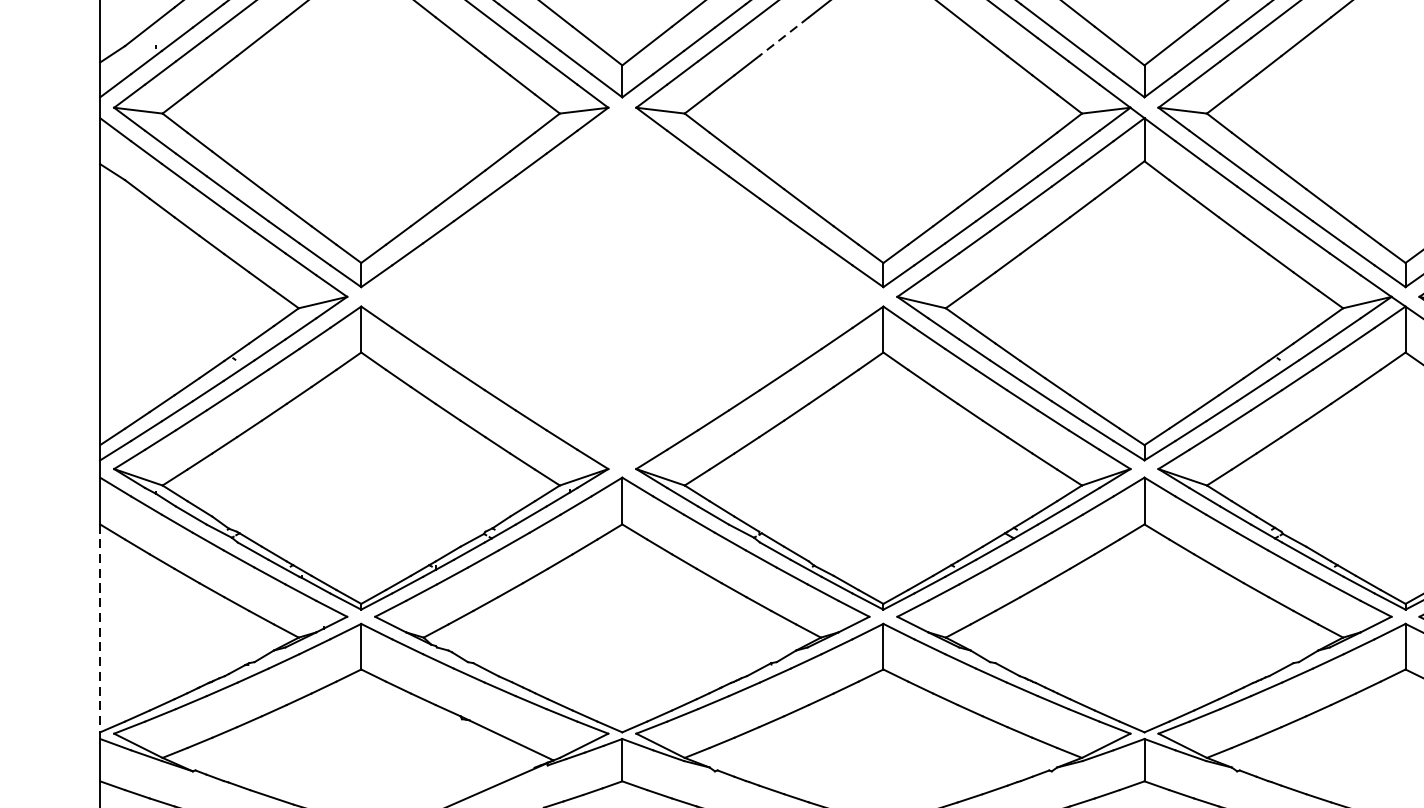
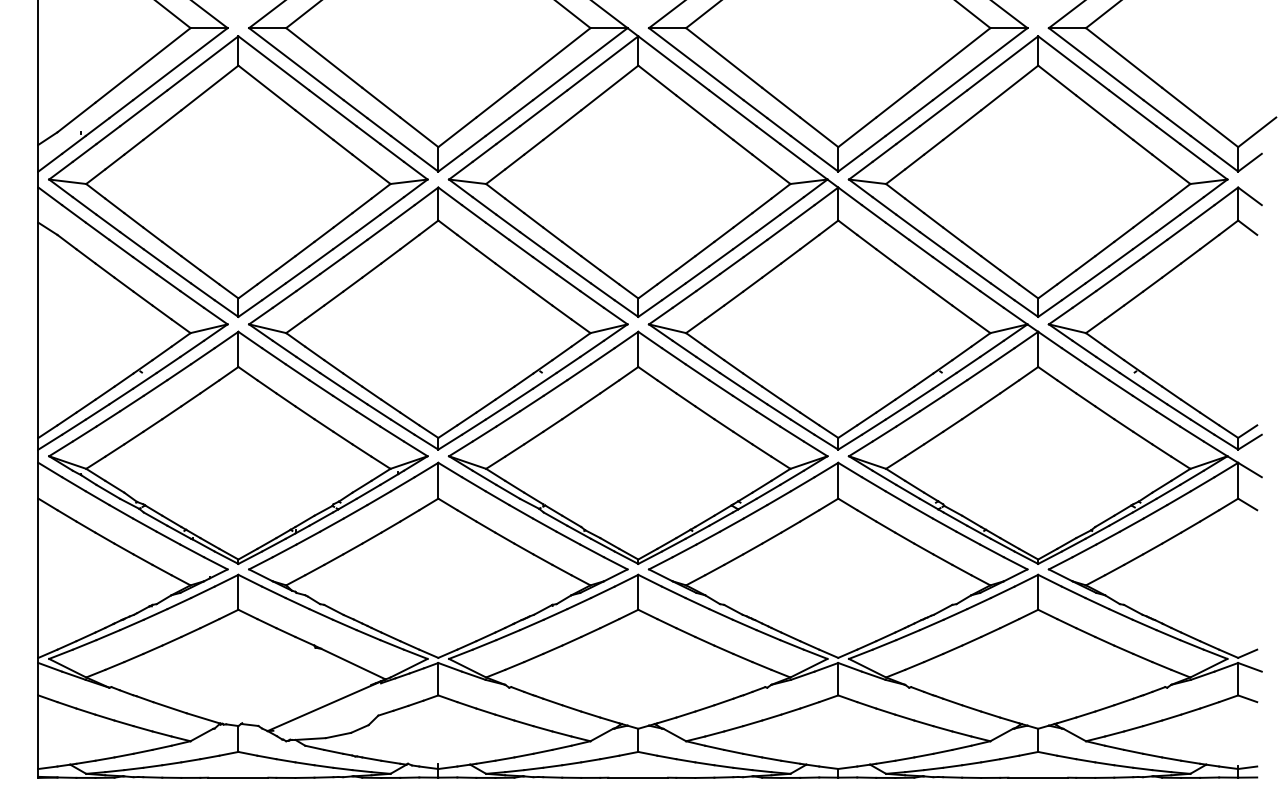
line: (783, 37) -> (561, 125), dashed -> solid
part: (622, 289) -> (438, 318), added
line: (100, 628) -> (38, 578), dashed -> solid

